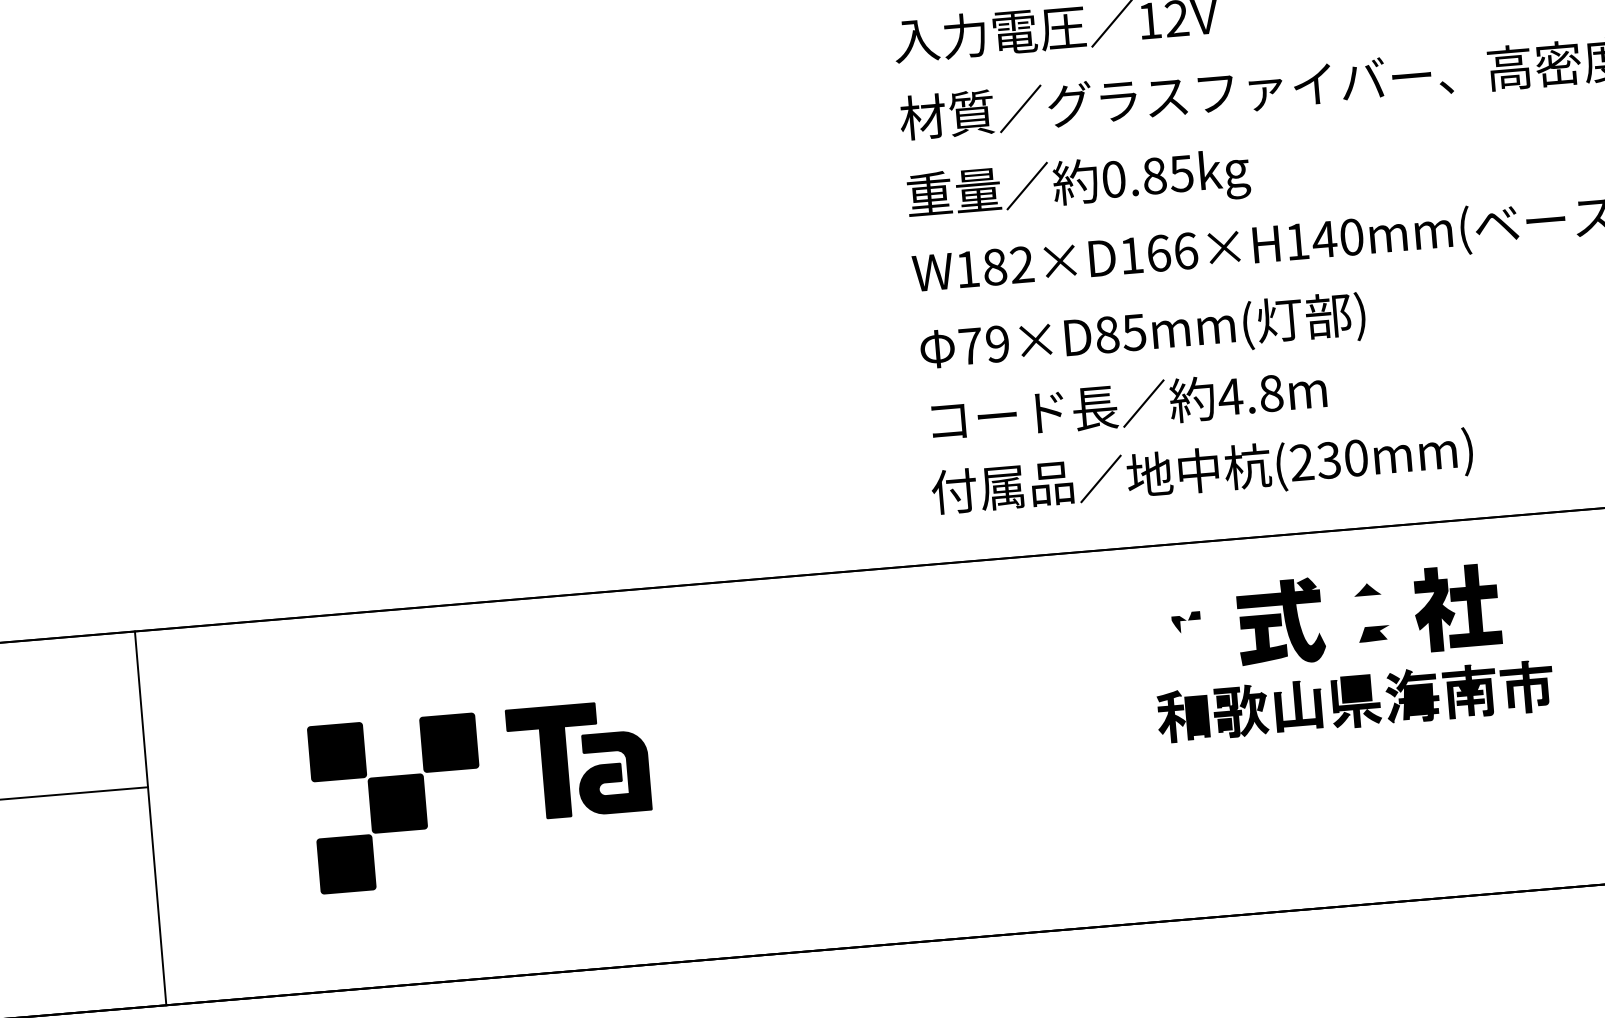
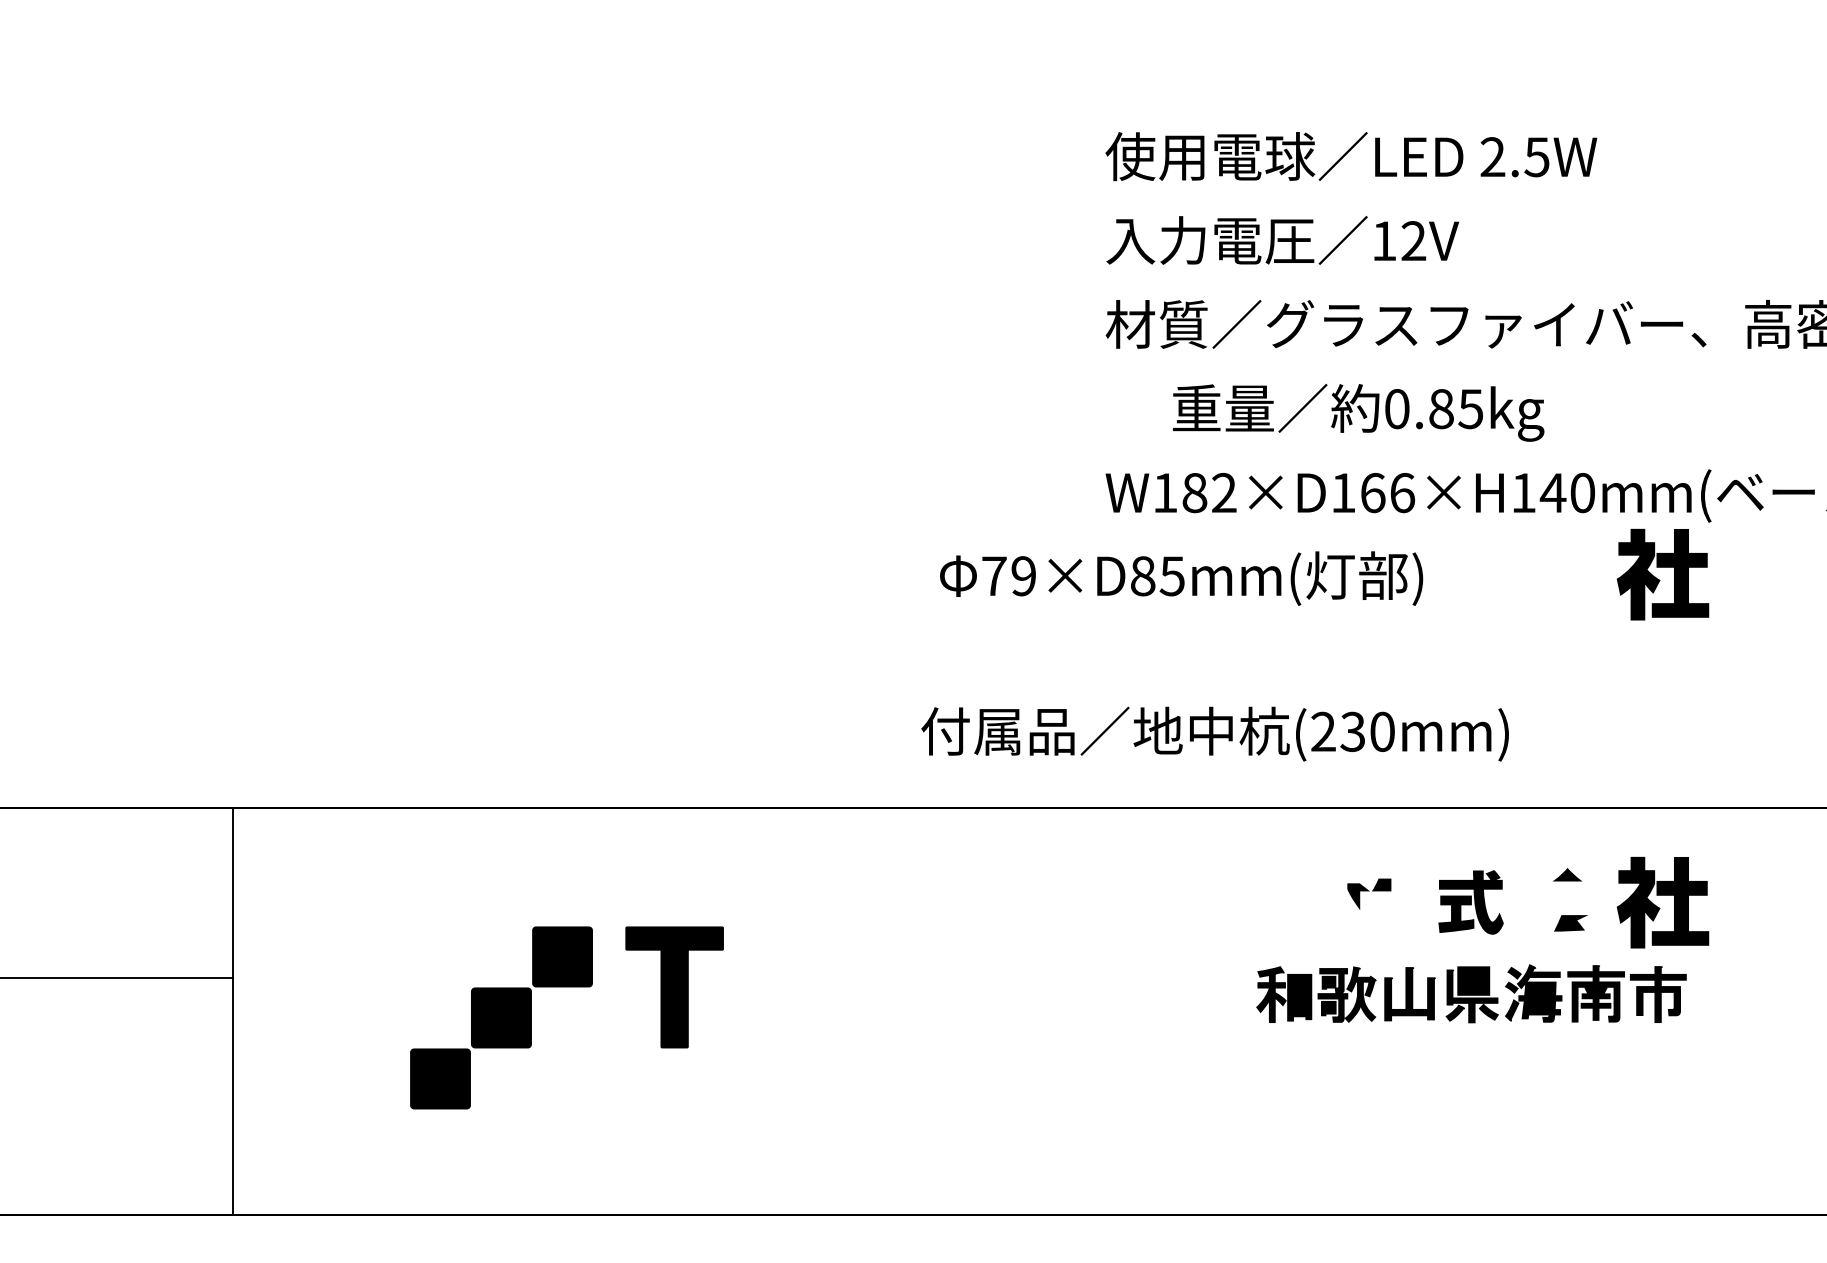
part: (1078, 185) -> (1358, 412), moved
part: (1431, 306) -> (1662, 574), added
part: (1142, 333) -> (1181, 578), moved
part: (1136, 410) -> (1334, 660), removed
part: (1201, 472) -> (1214, 733), moved
part: (1185, 622) -> (1368, 893), size x1.4
part: (1280, 622) -> (1470, 902), size x0.7
part: (1355, 700) -> (1471, 993), moved
fill: (337, 751) -> (440, 956), removed
part: (613, 772) -> (737, 1004), removed

